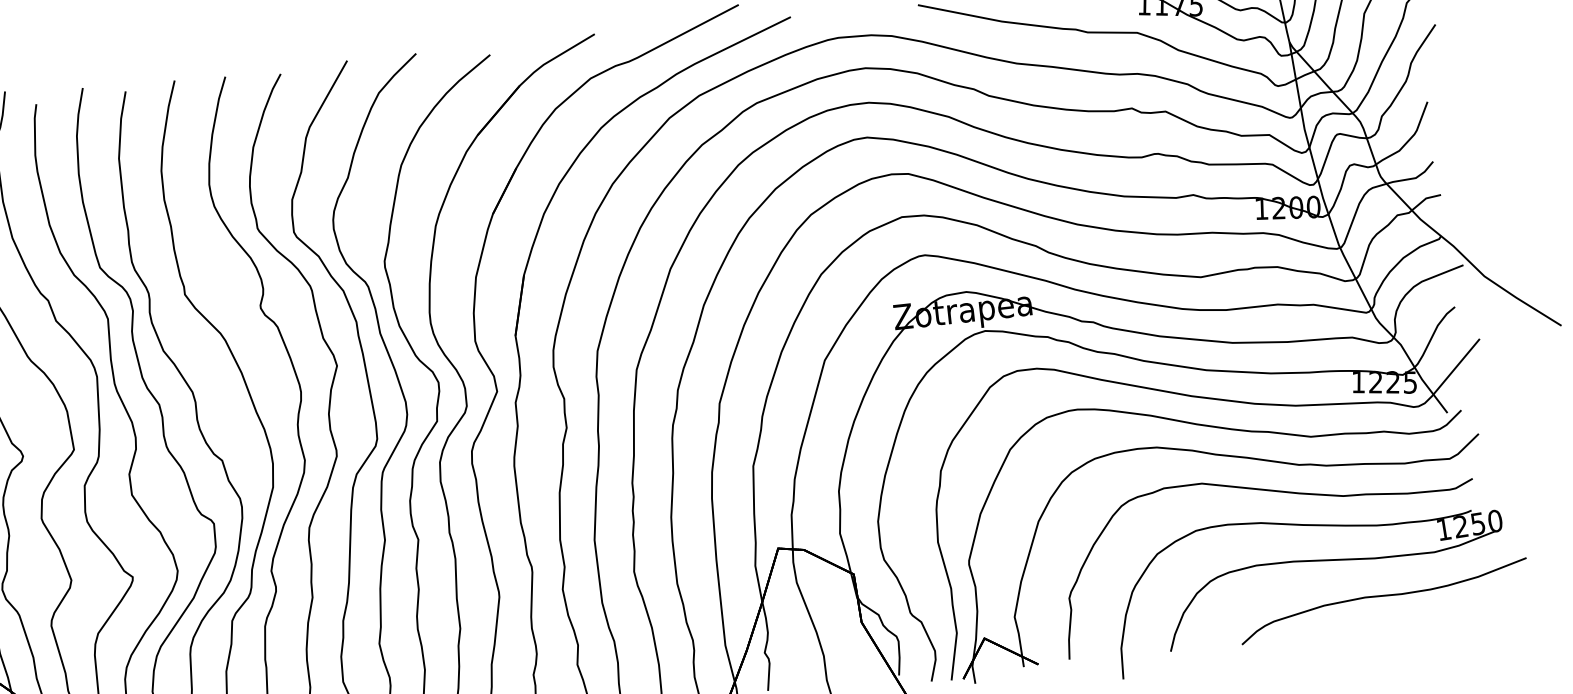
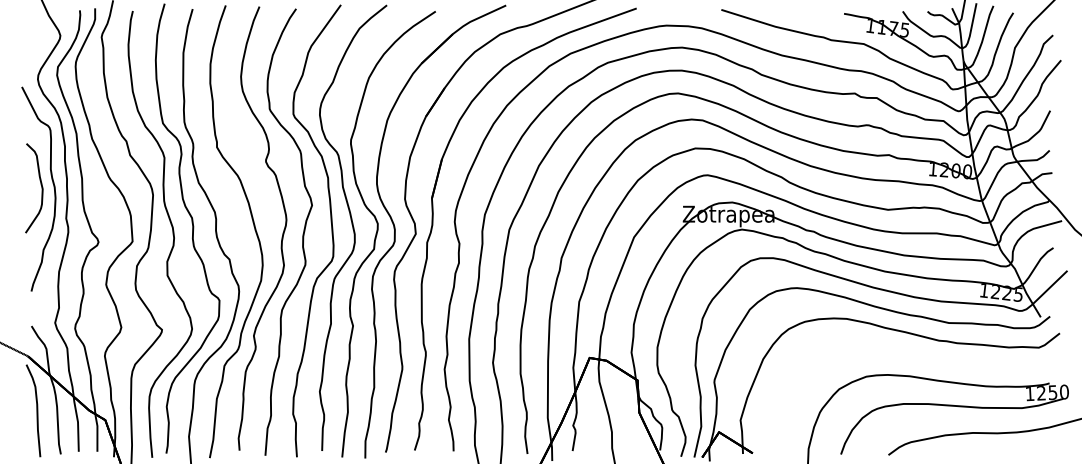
part: (1275, 492) -> (921, 357), removed

